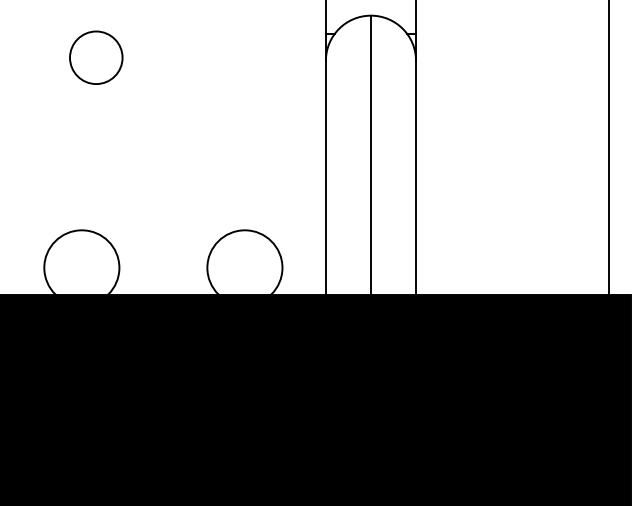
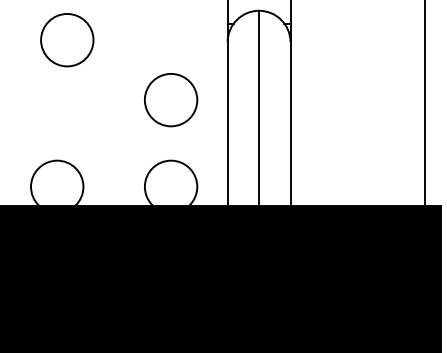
circle: (96, 56) -> (67, 39), size x1.43
circle: (245, 144) -> (171, 100), added

